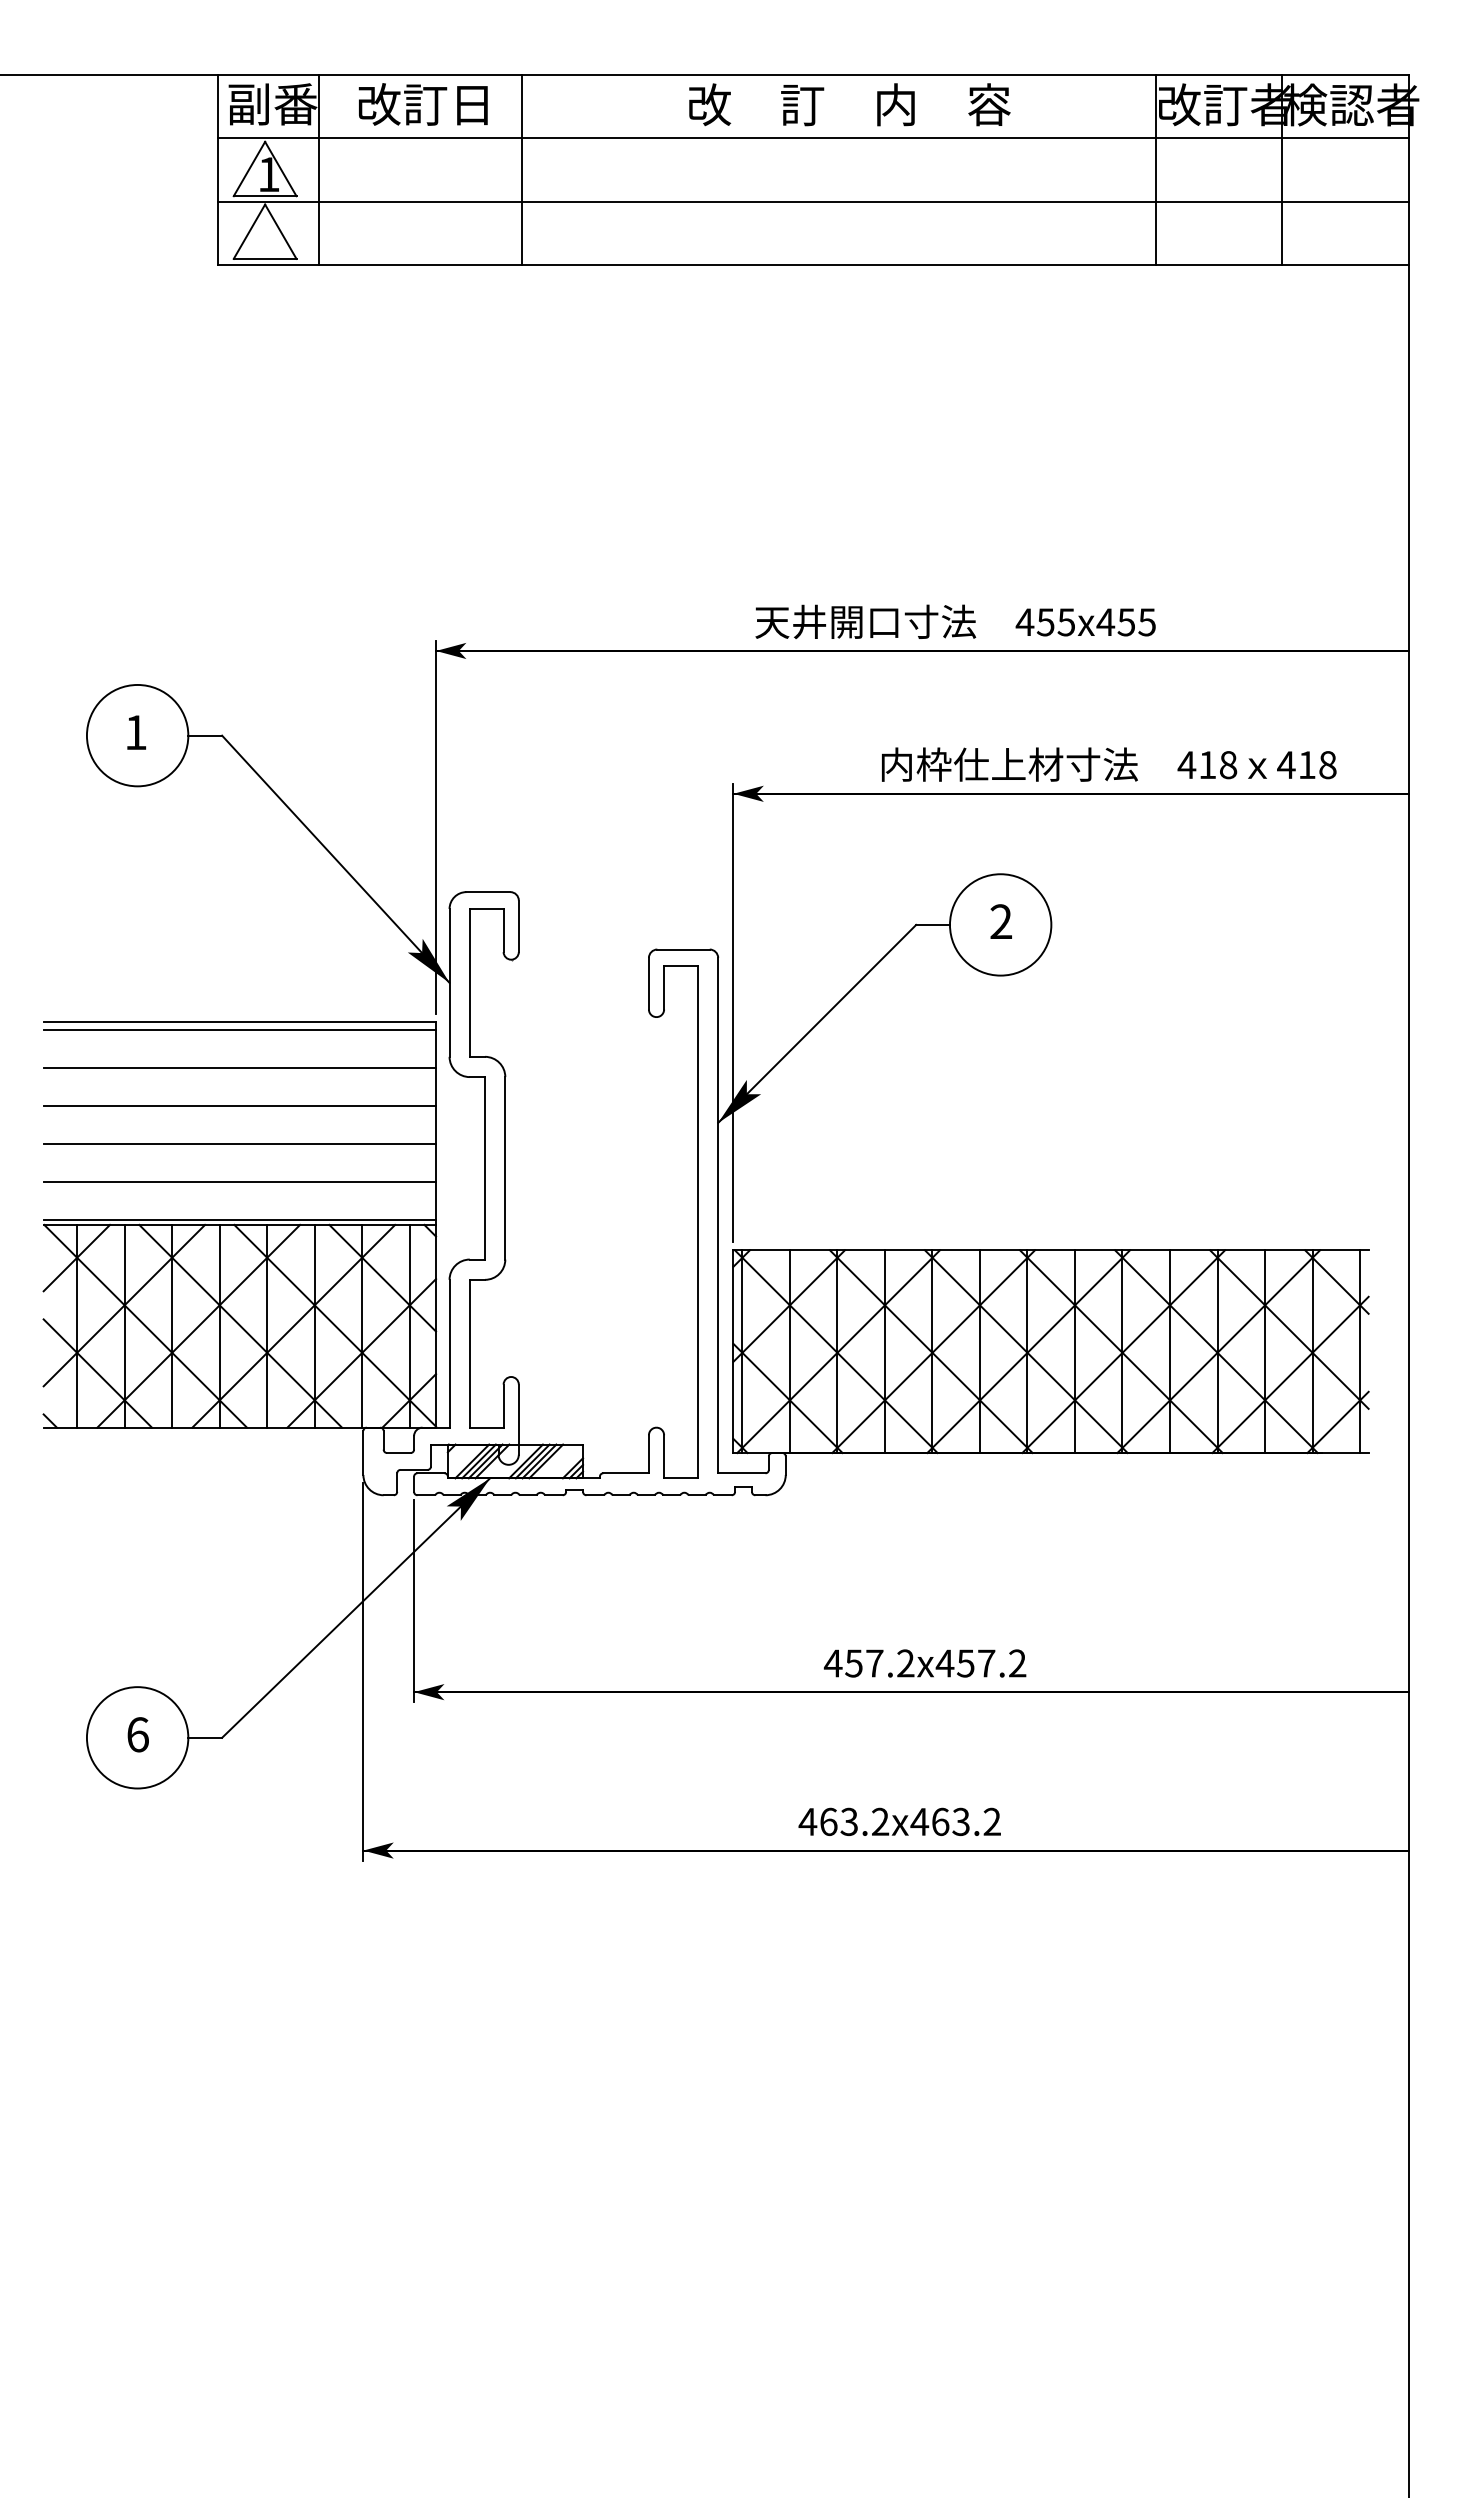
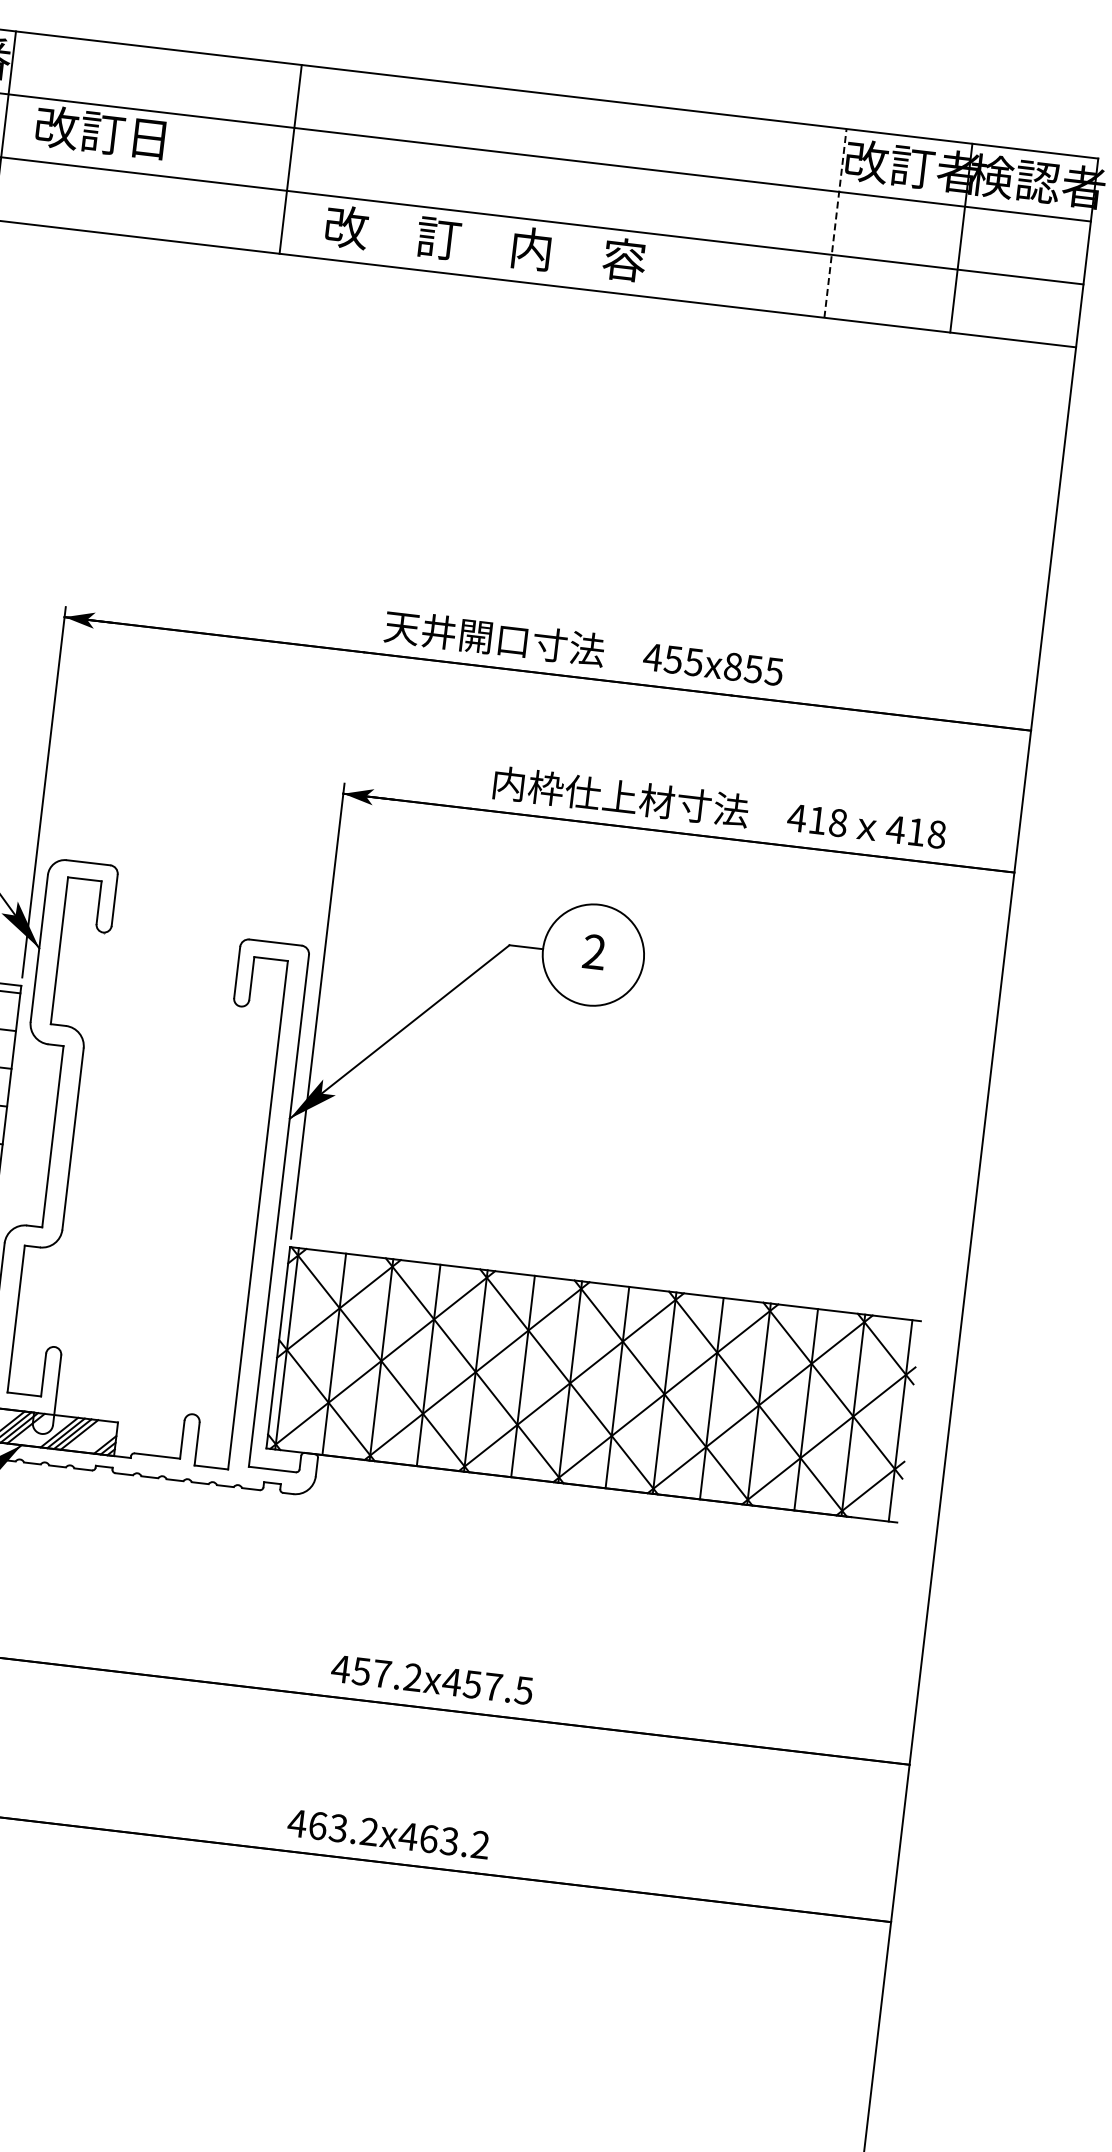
text: (422, 104) -> (99, 132), moved
text: (849, 104) -> (485, 243), moved
line: (522, 169) -> (291, 158), moved
line: (1155, 169) -> (835, 222), solid -> dashed
text: (1105, 622) -> (732, 666), 455x455 -> 455x855
text: (1017, 1663) -> (523, 1690), 457.2x457.2 -> 457.2x457.5

